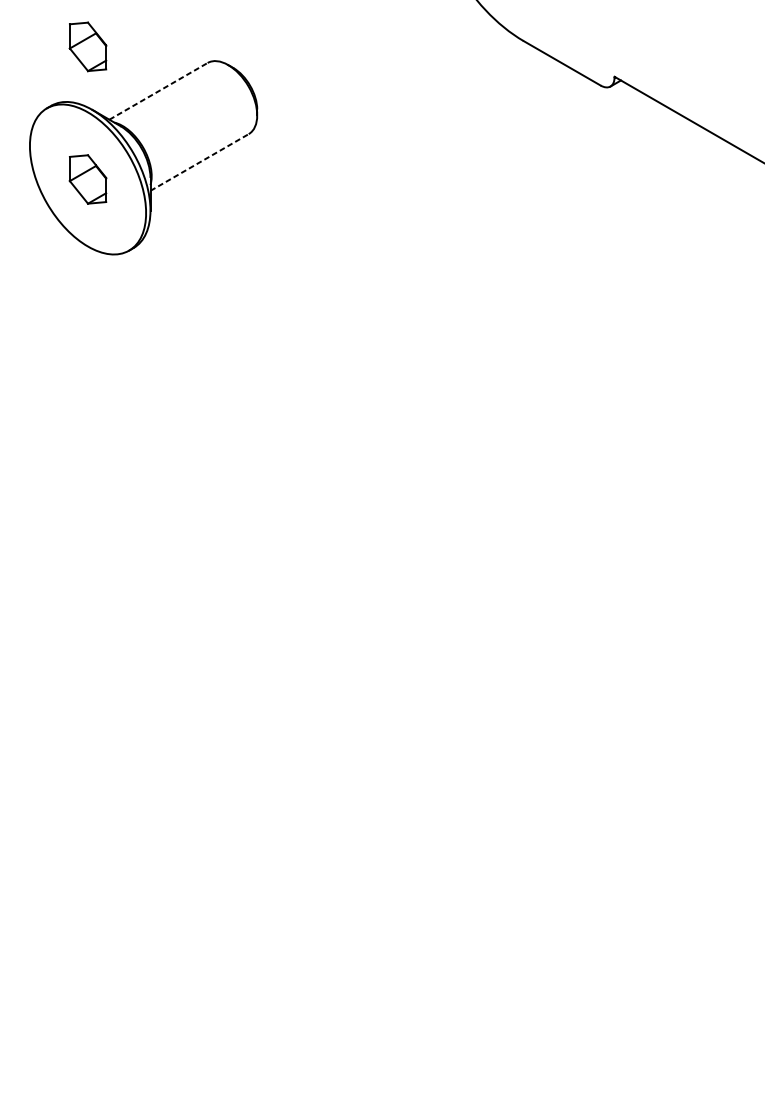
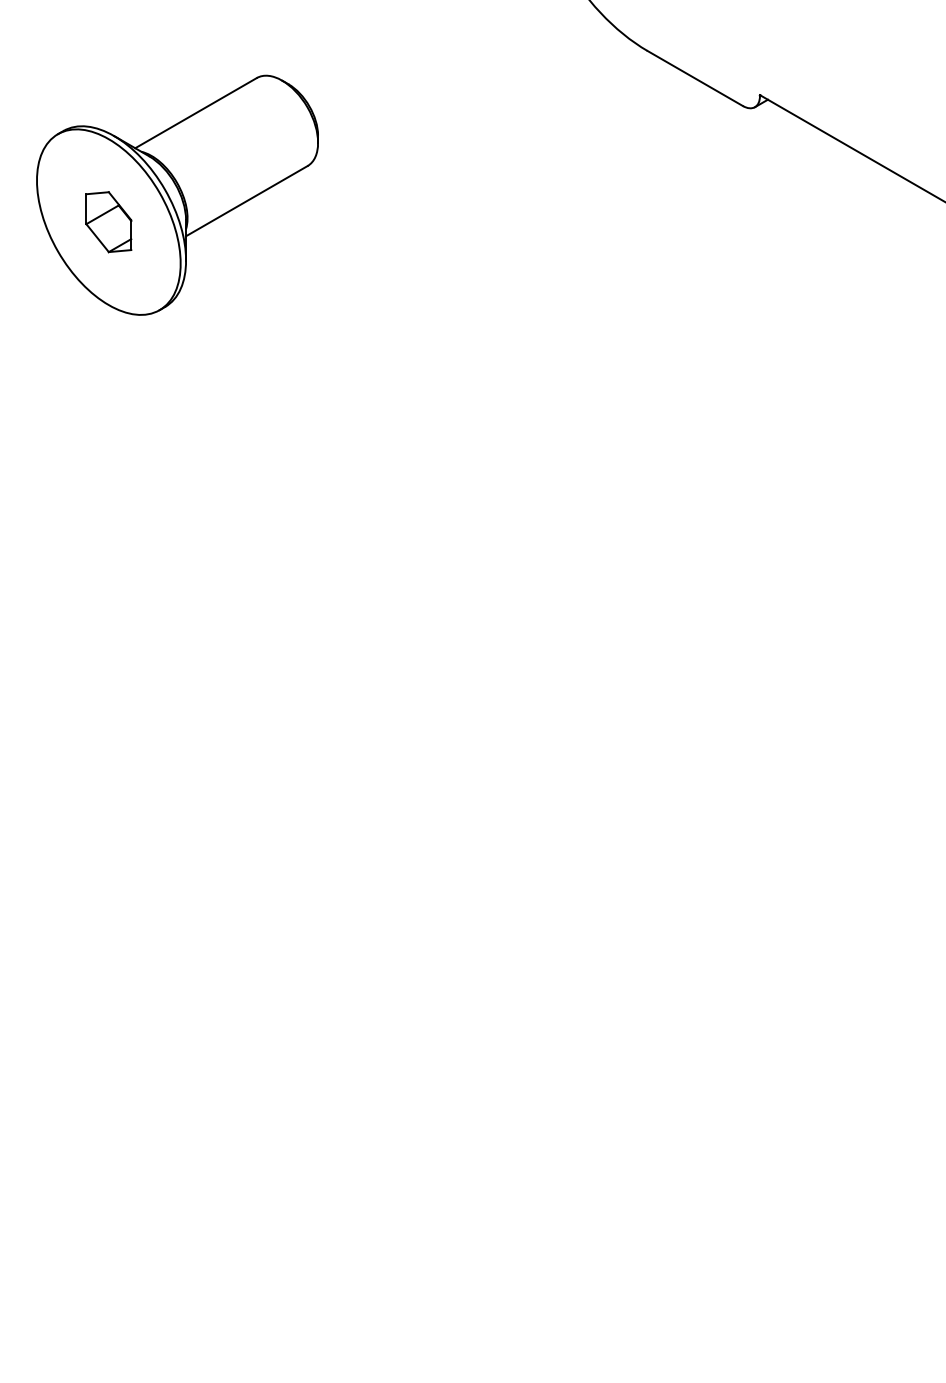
part: (87, 47) -> (108, 58), removed
line: (158, 90) -> (196, 112), dashed -> solid
line: (200, 161) -> (247, 200), dashed -> solid

